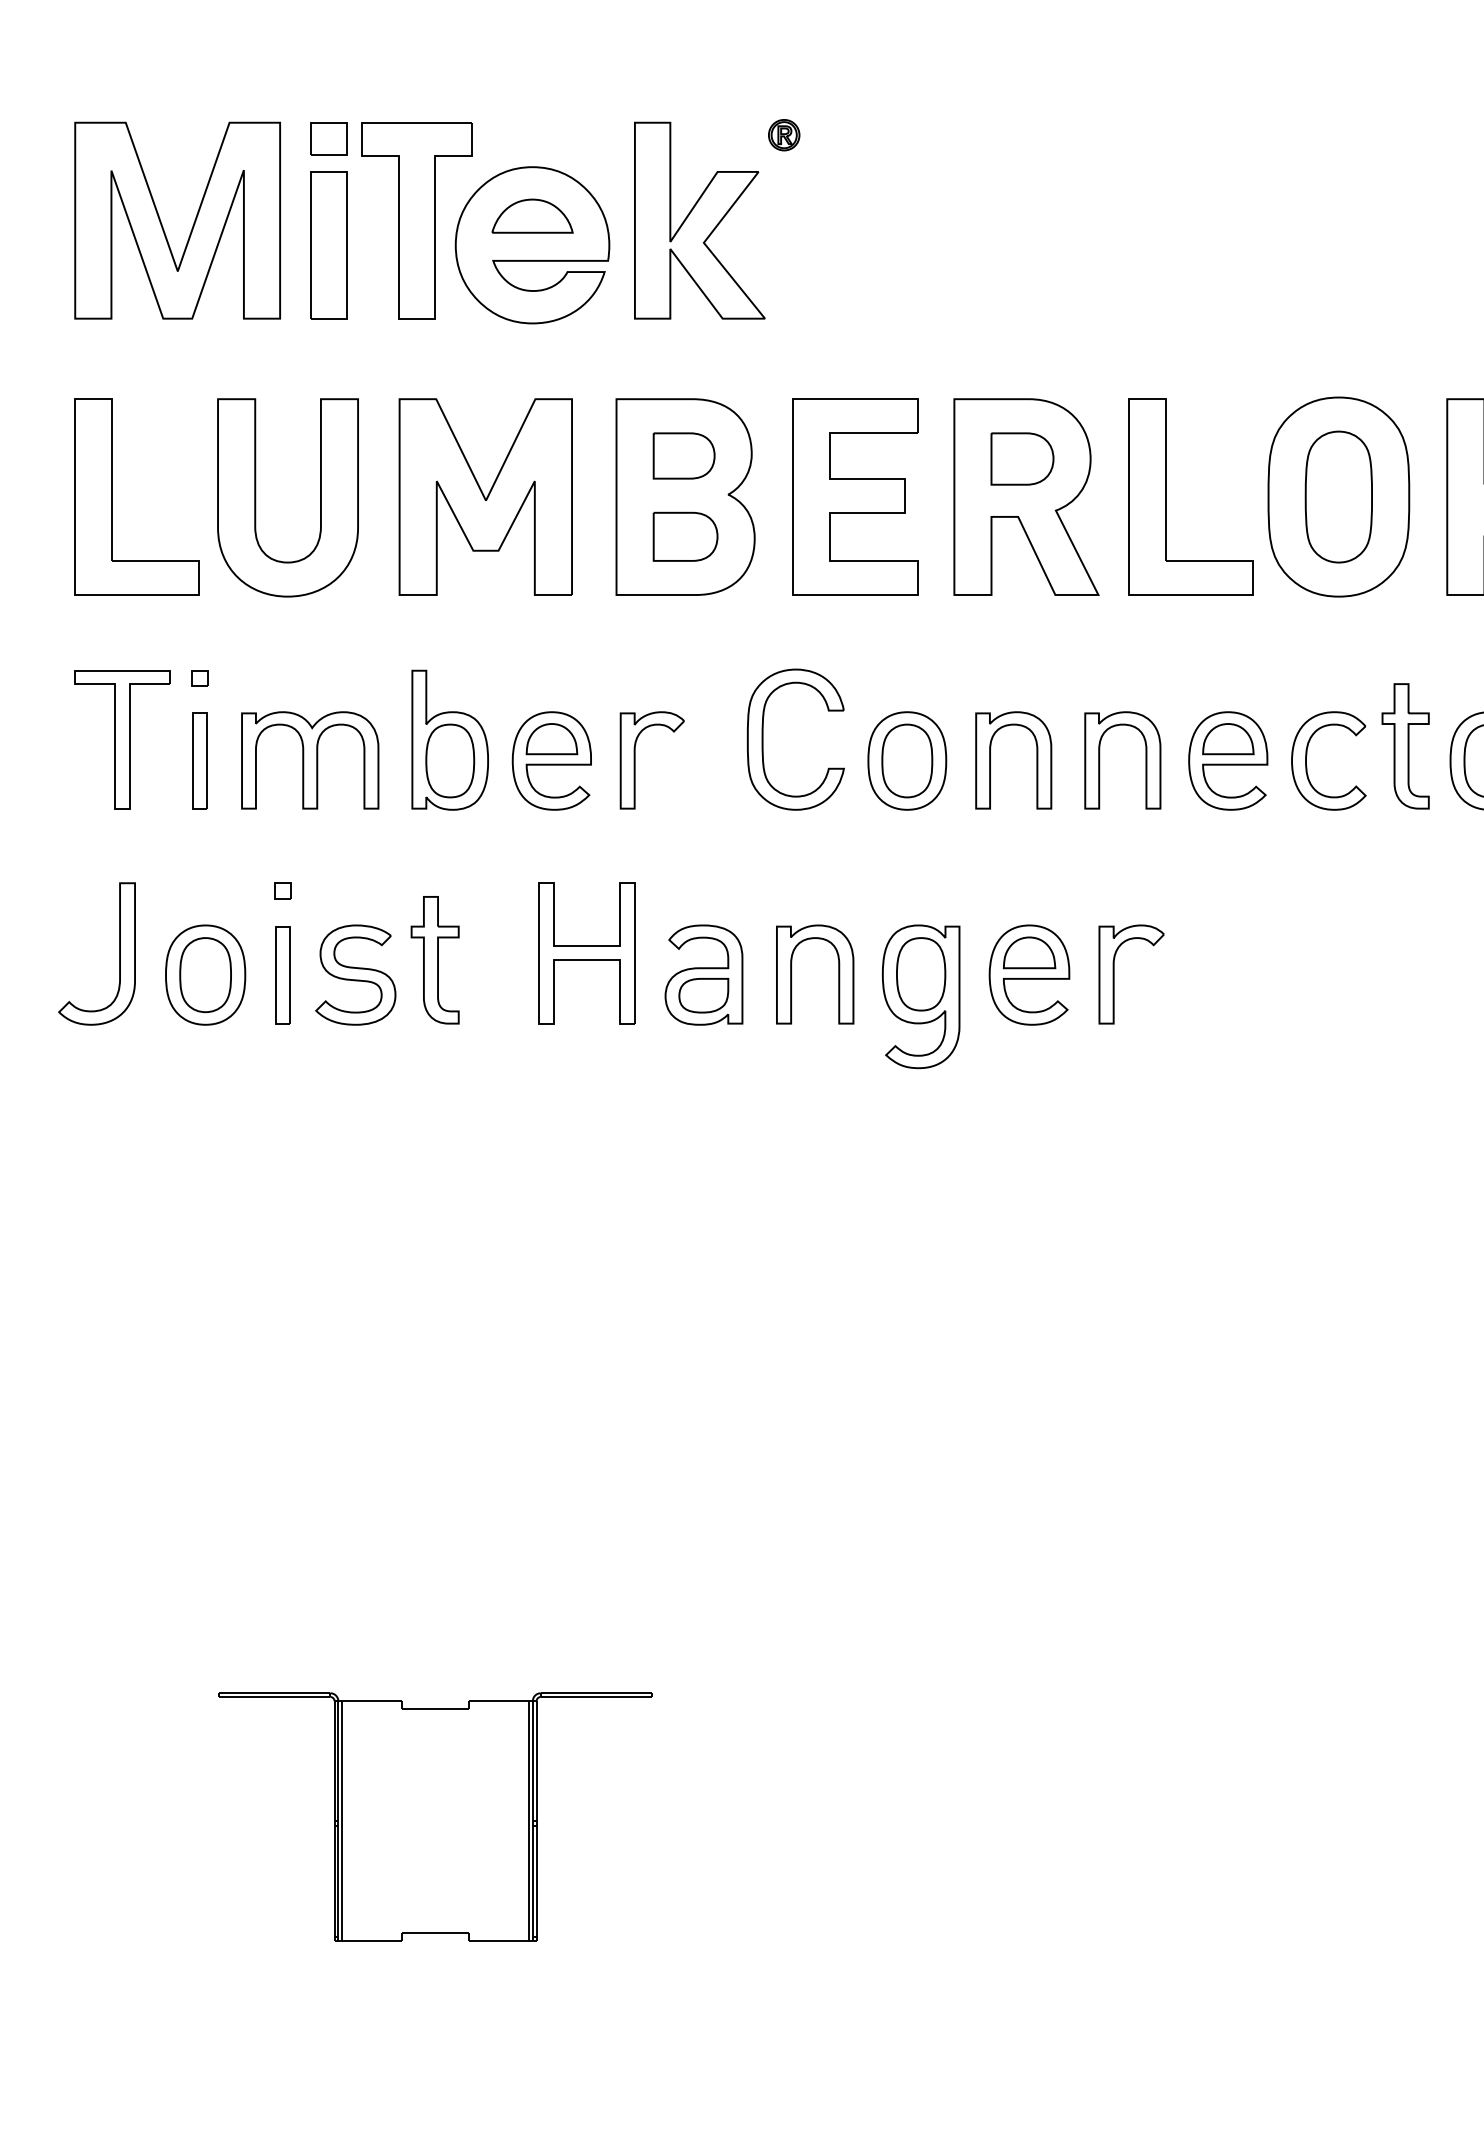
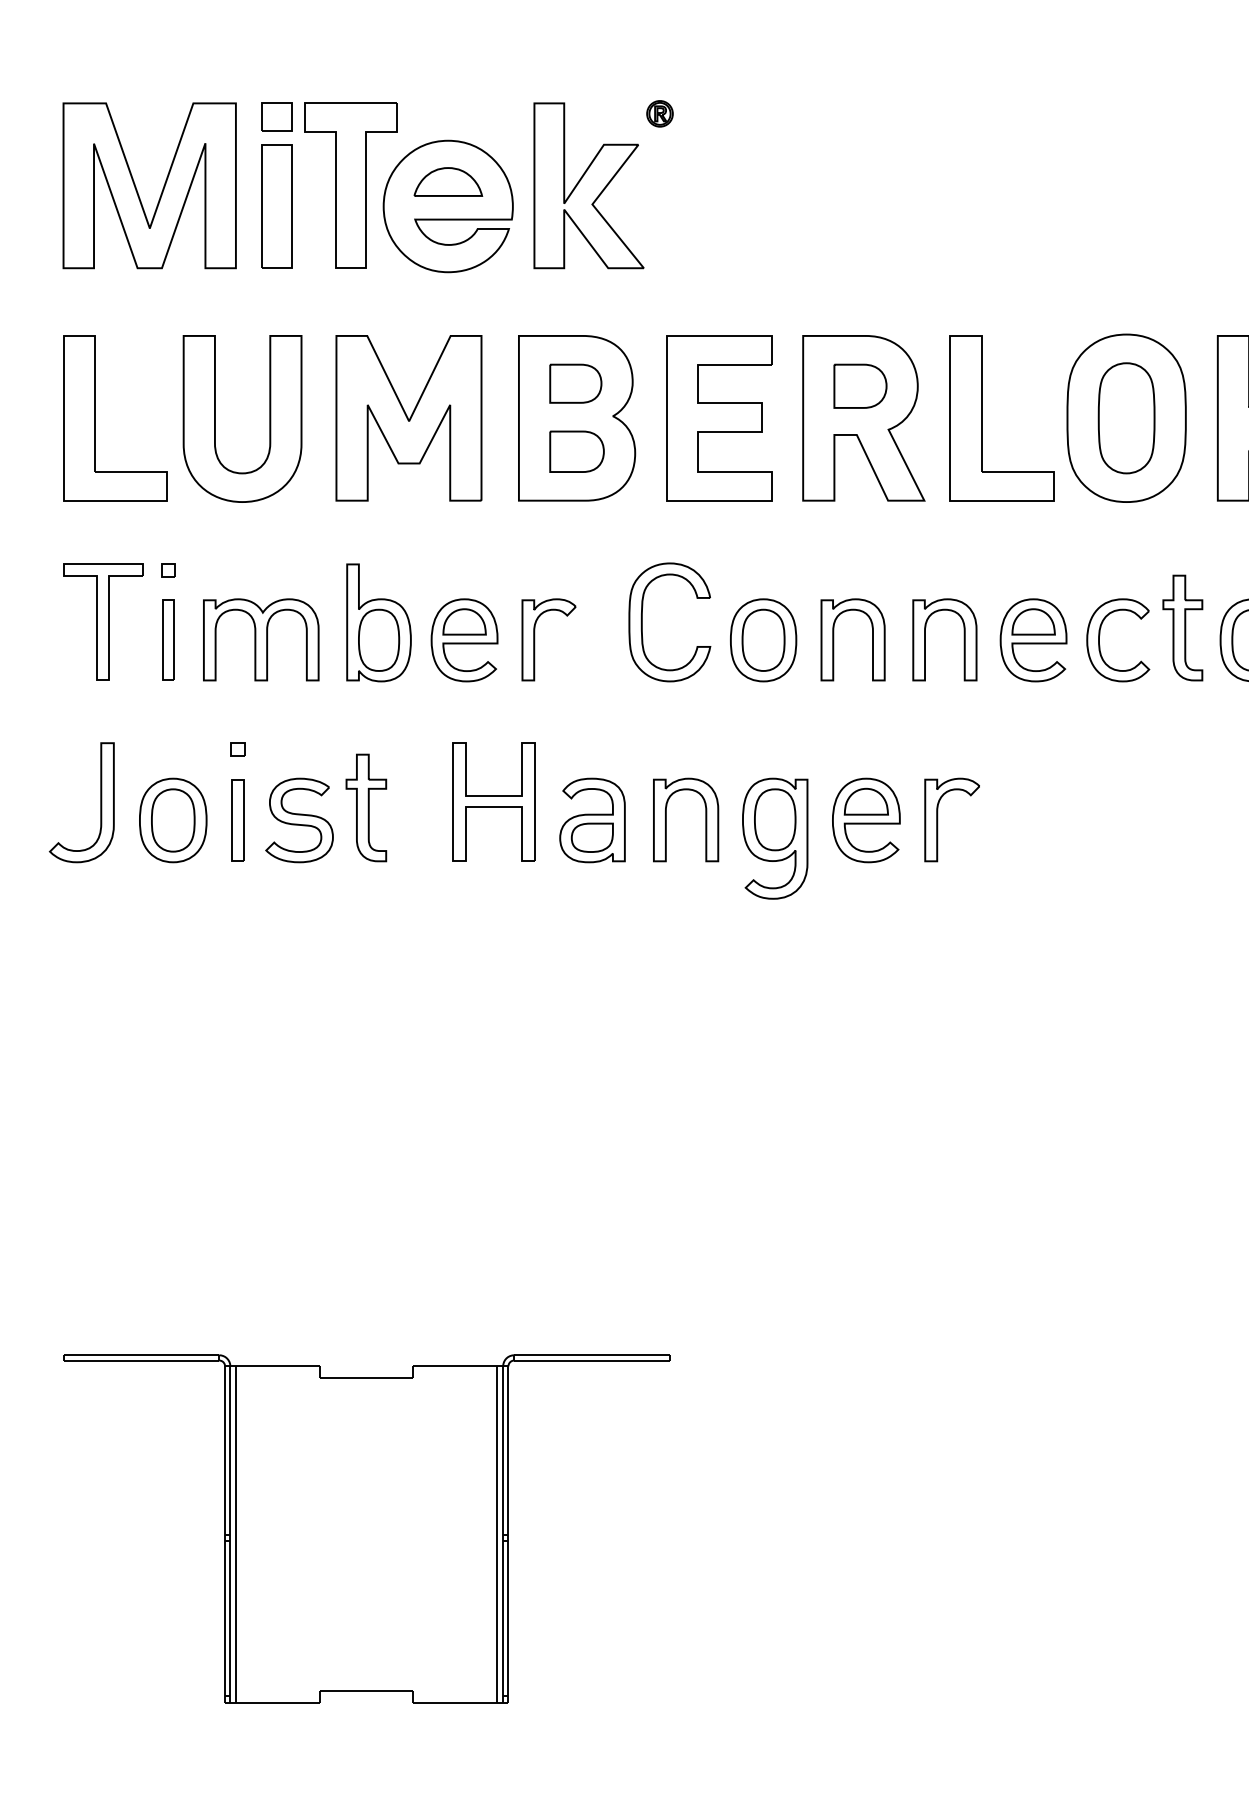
part: (435, 1816) -> (366, 1528), size x1.67

